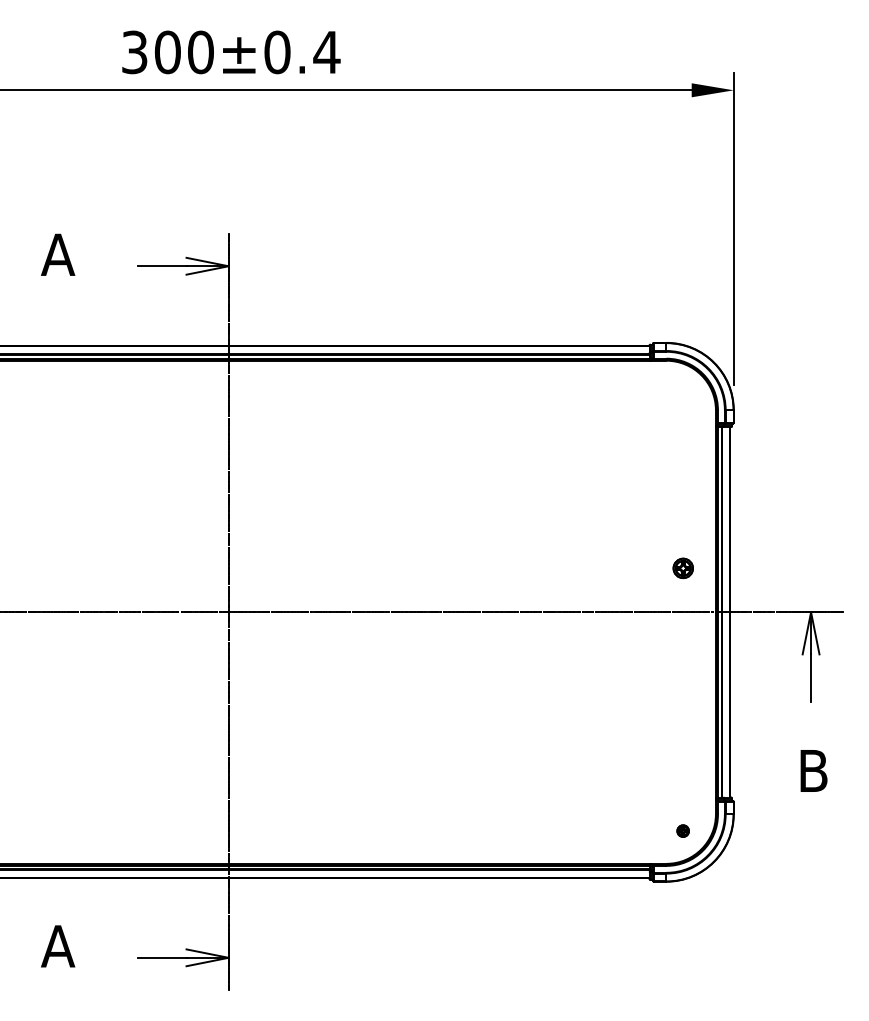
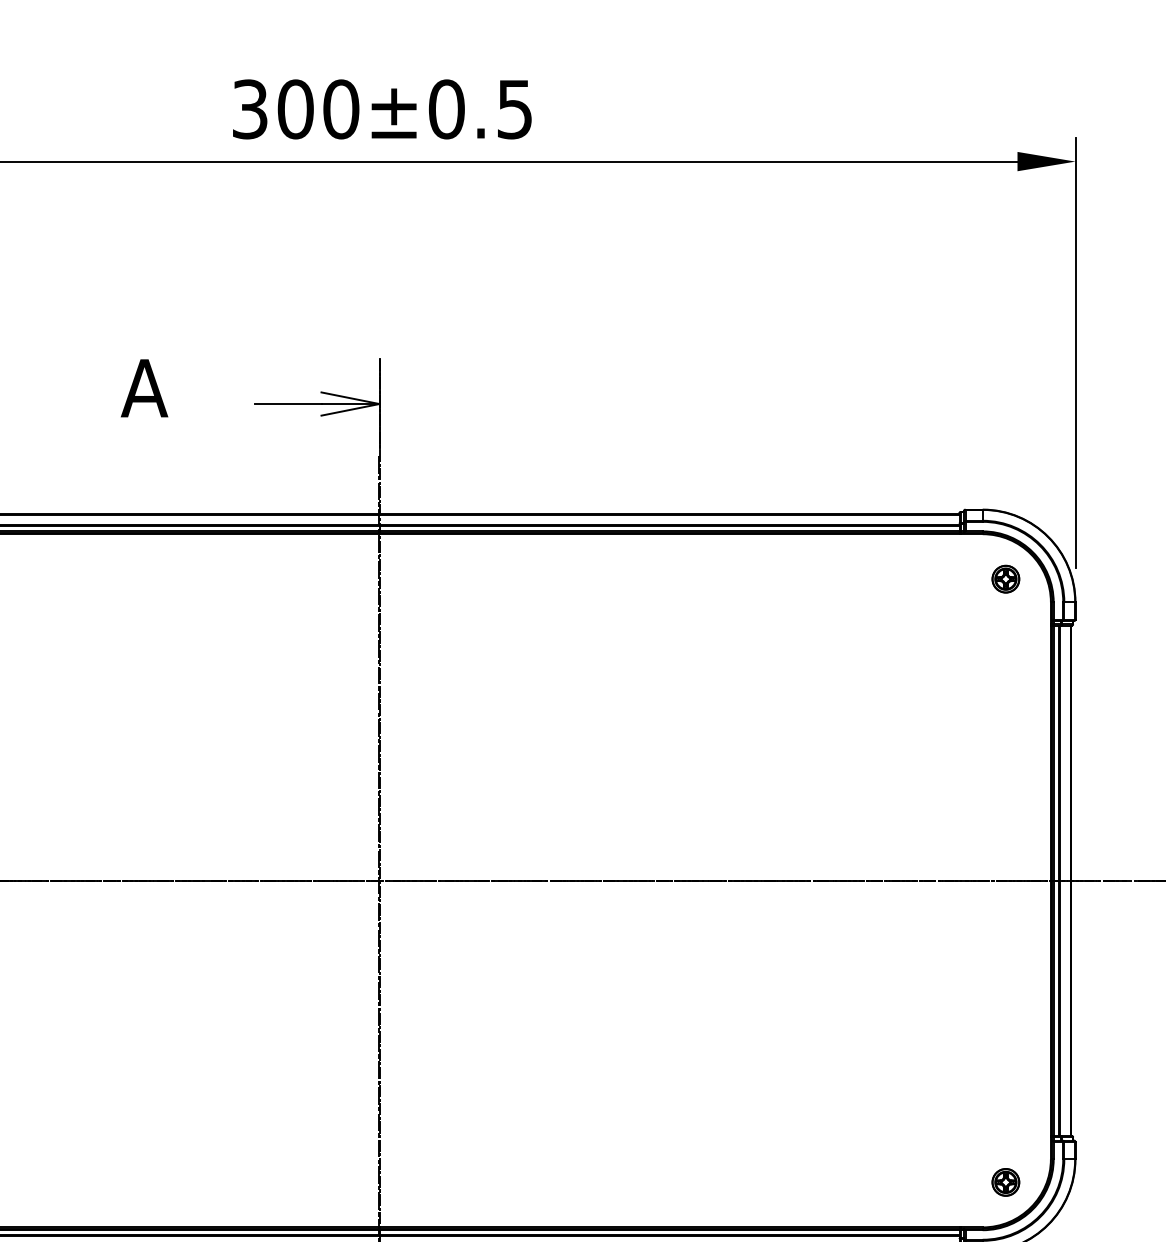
text: (326, 52) -> (514, 109), 300±0.4 -> 300±0.5
part: (682, 568) -> (1004, 579), moved
part: (682, 830) -> (1004, 1181), size x1.67

